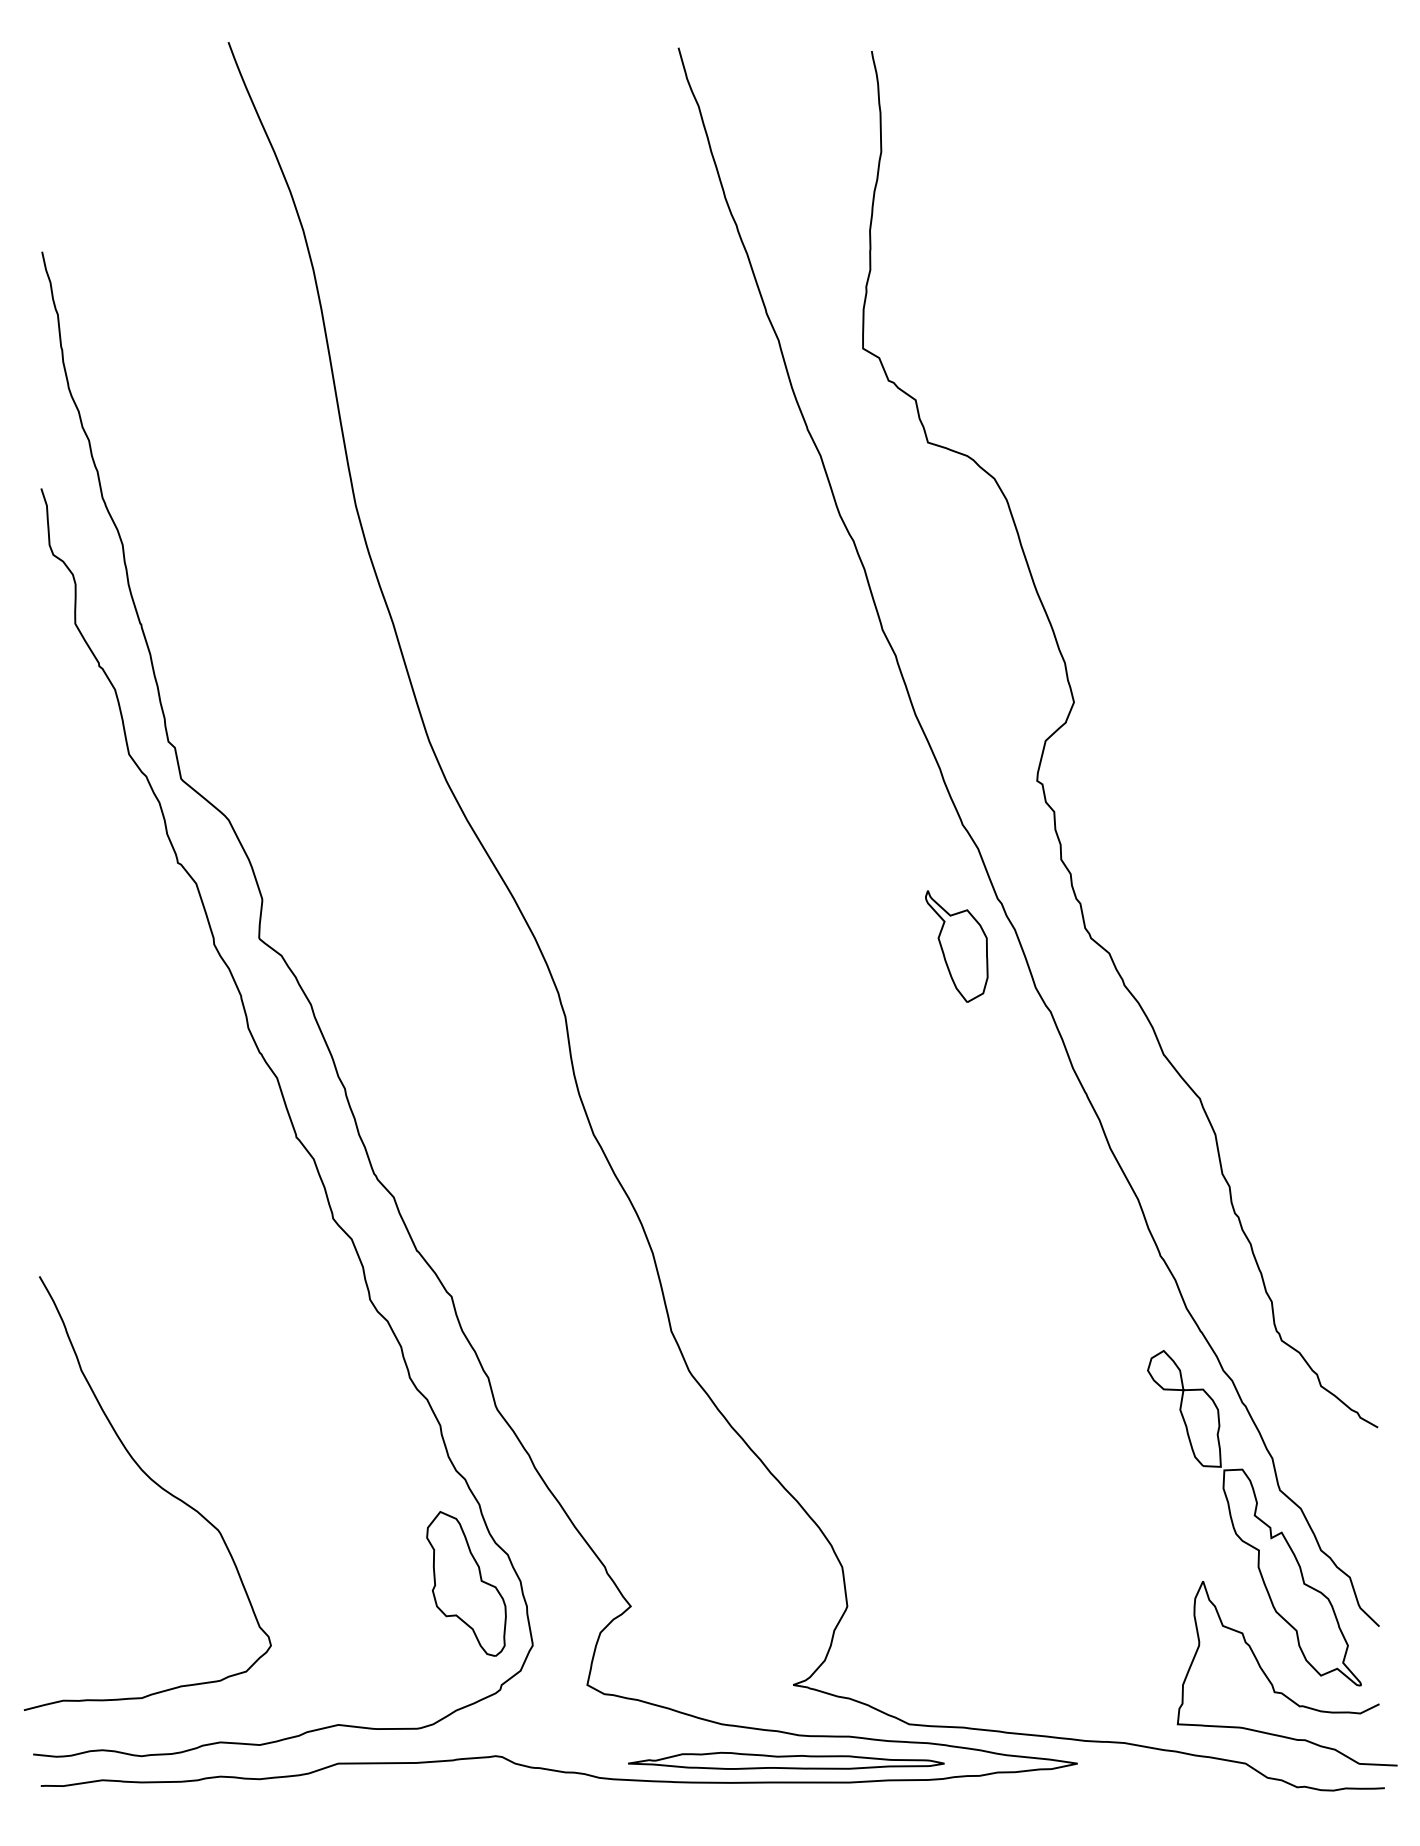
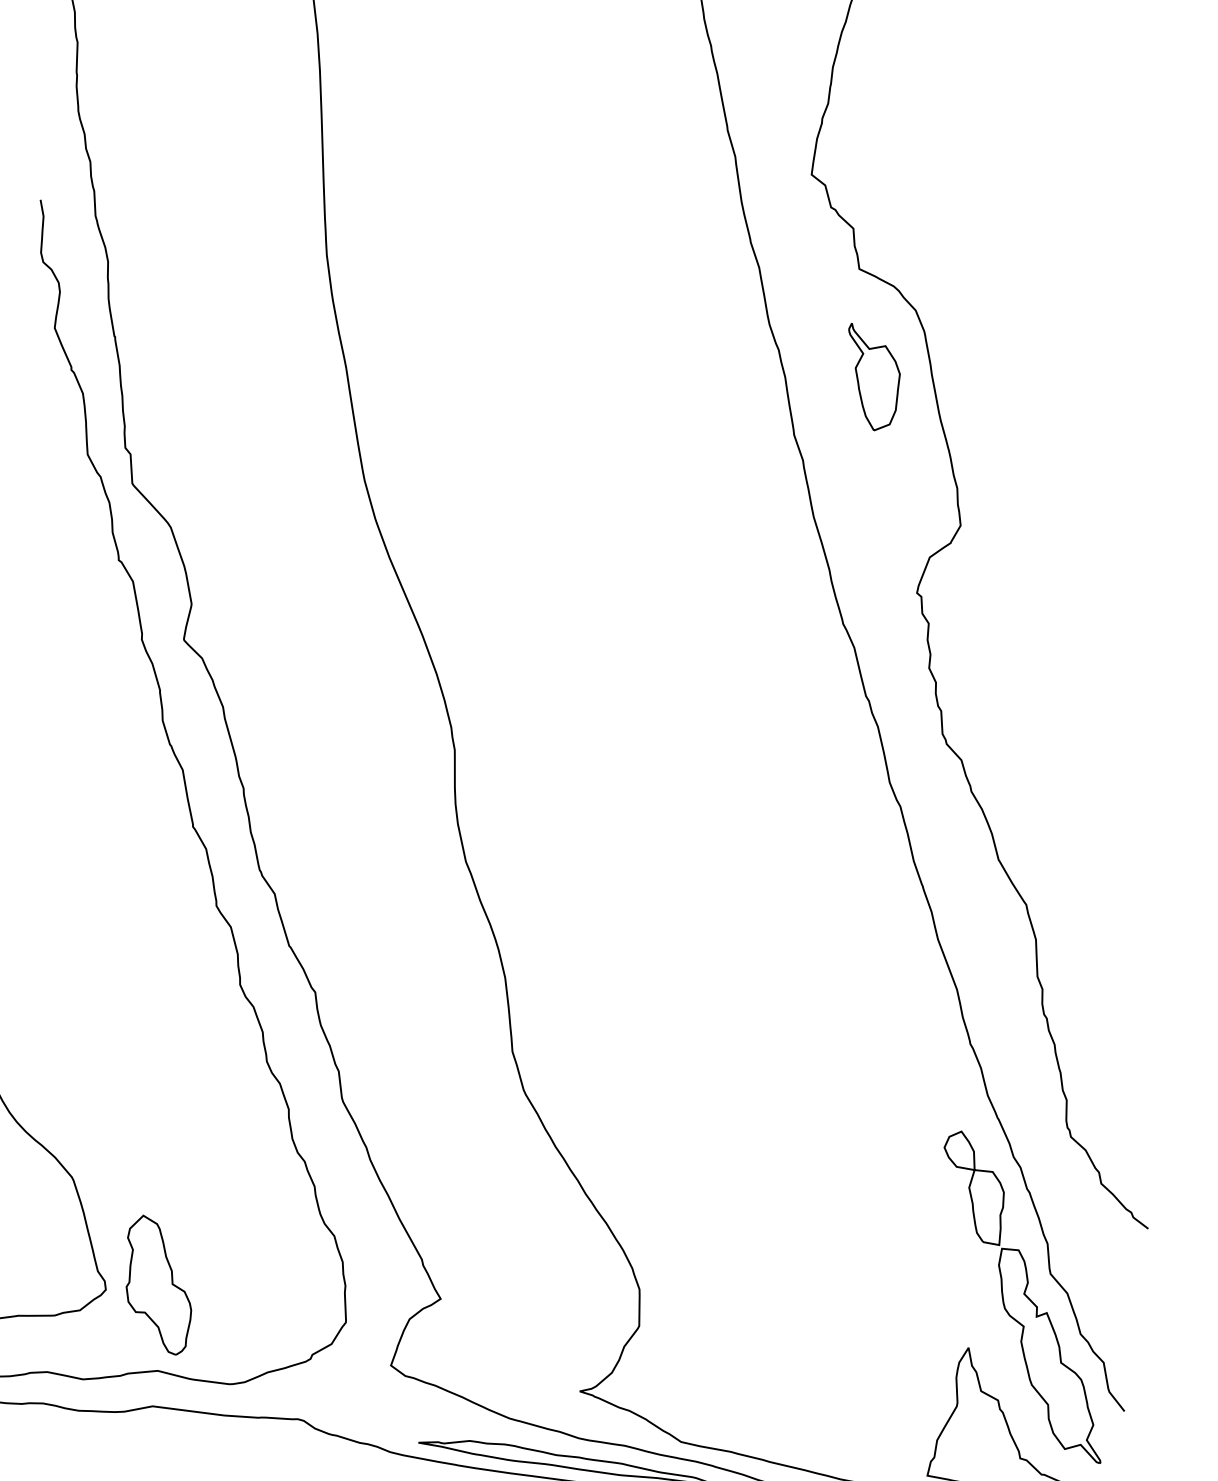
part: (956, 946) -> (871, 378), moved
part: (466, 1583) -> (158, 1284), moved

